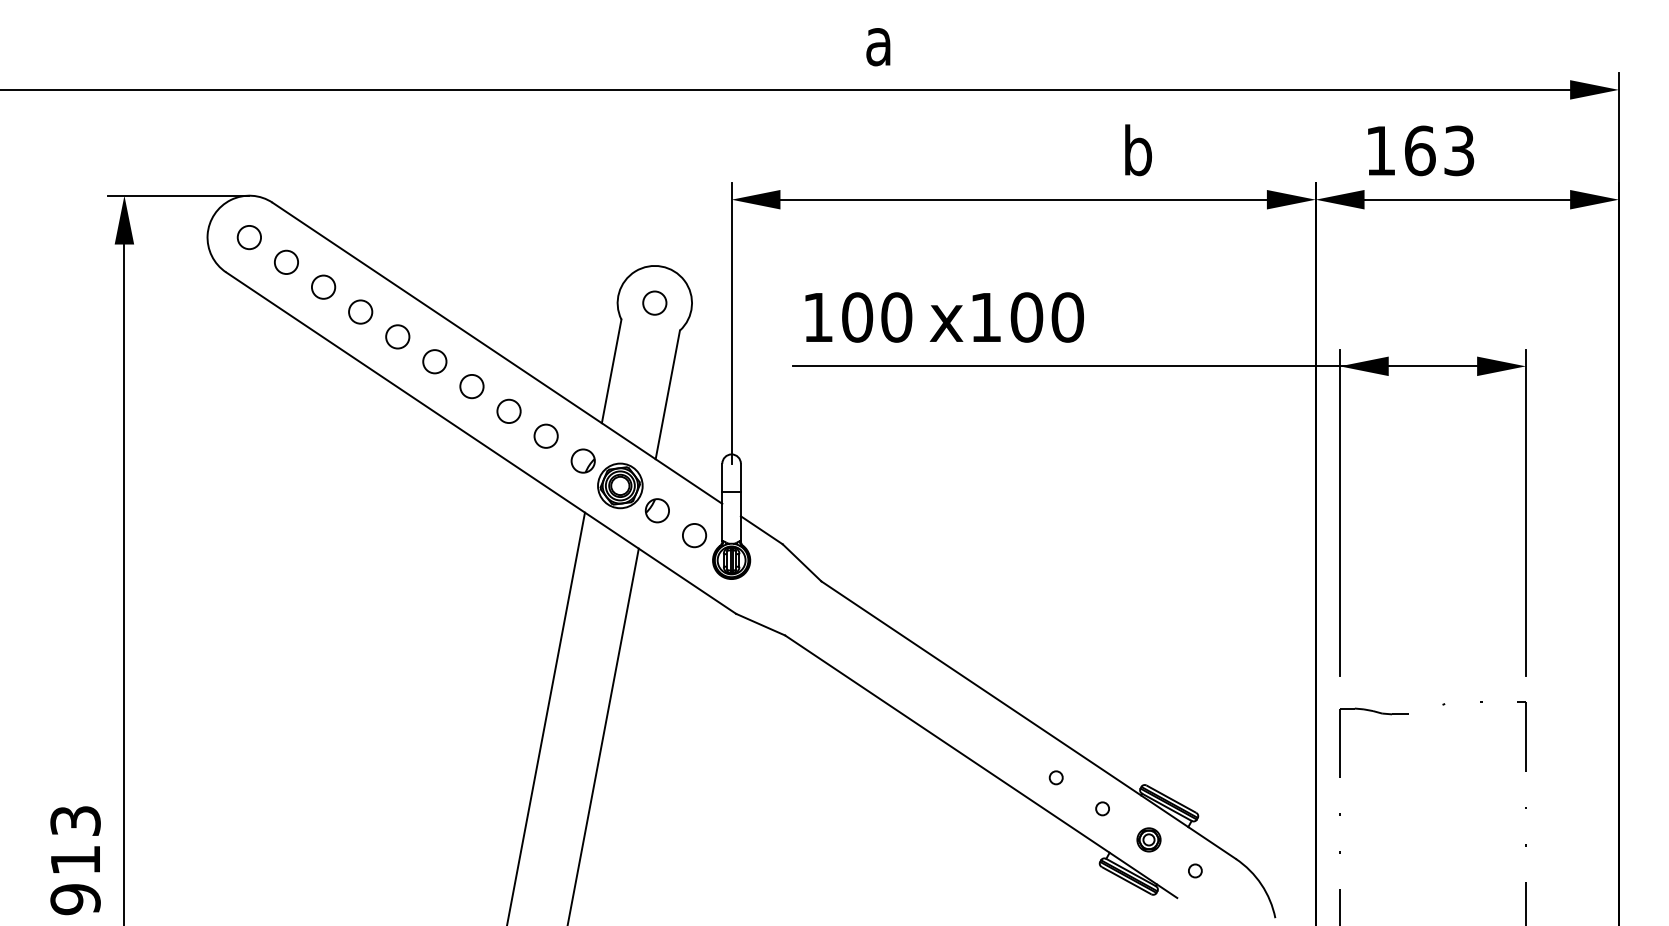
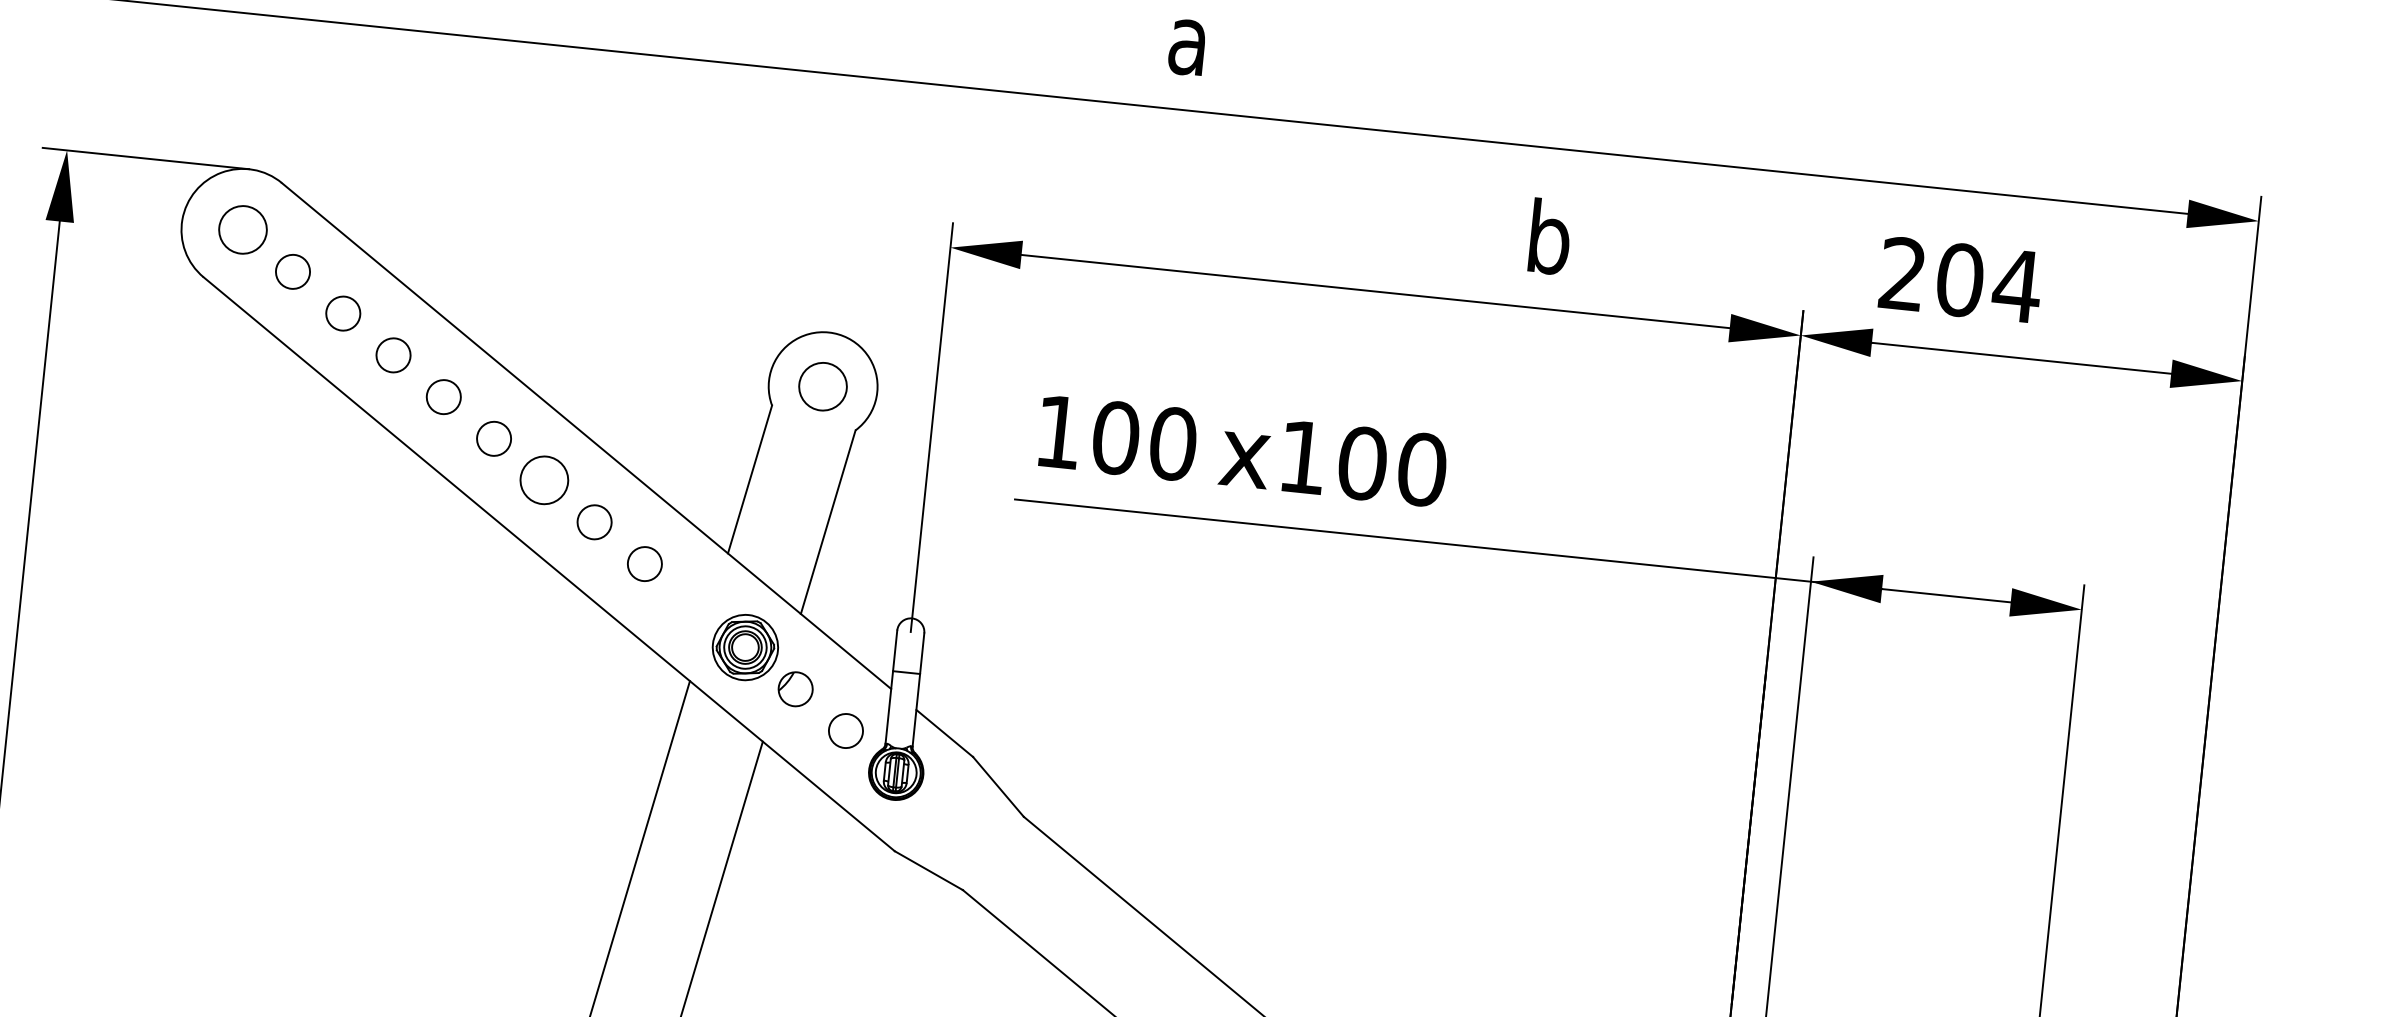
text: (1420, 150) -> (1960, 279), 163 -> 204
circle: (248, 237) -> (241, 229), size x1.4
circle: (654, 302) -> (822, 385), size x1.4
circle: (471, 386) -> (543, 480), size x1.4
part: (582, 460) -> (694, 604), removed

